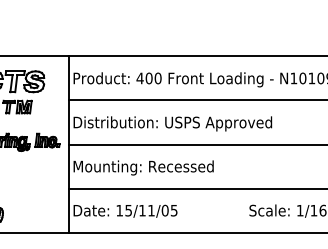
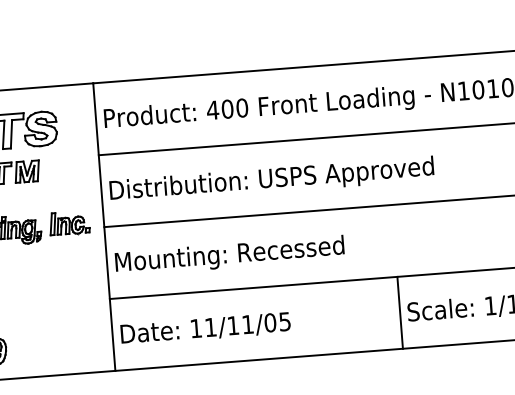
text: (128, 210) -> (210, 327), 15/11/05 -> 11/11/05
line: (244, 210) -> (399, 312), added

